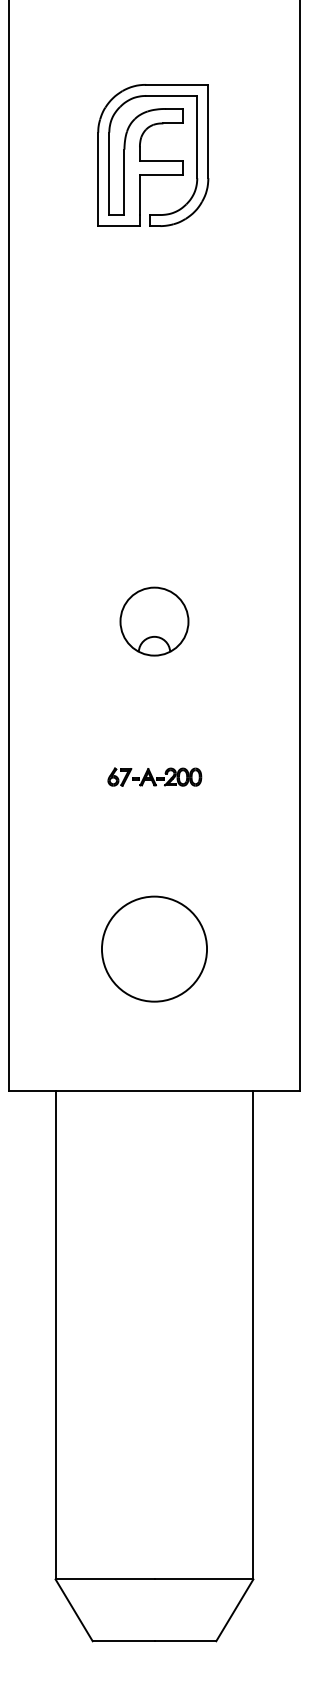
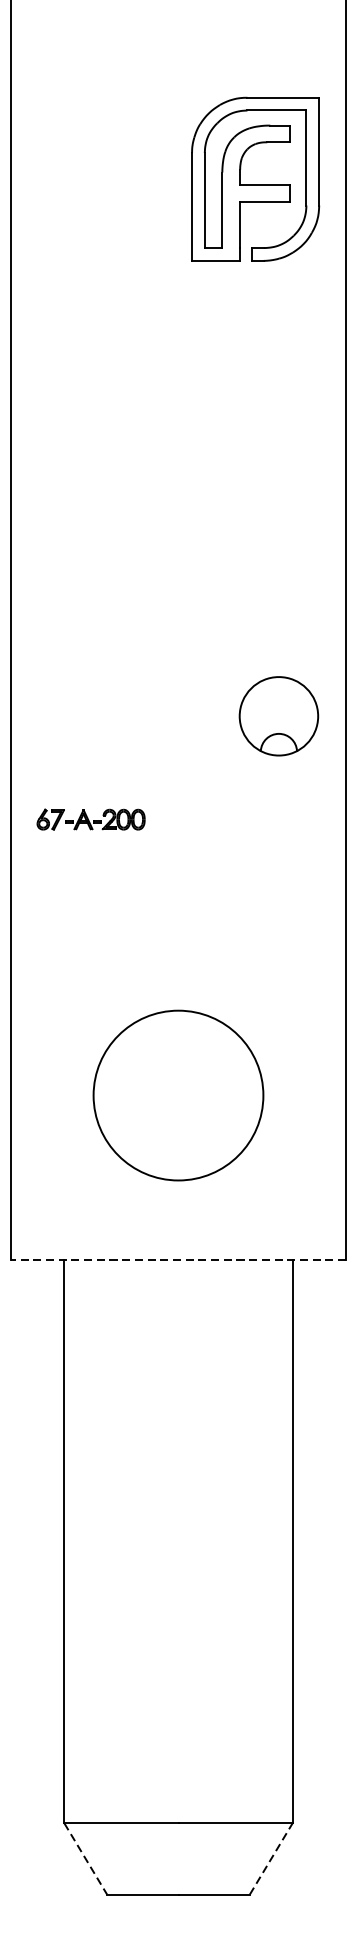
part: (153, 155) -> (255, 179), moved
part: (154, 621) -> (278, 716), moved
part: (154, 776) -> (90, 818), moved
circle: (154, 948) -> (178, 1094), size x1.4
line: (154, 1091) -> (178, 1259), solid -> dashed
line: (235, 1609) -> (272, 1857), solid -> dashed
line: (74, 1610) -> (86, 1859), solid -> dashed

